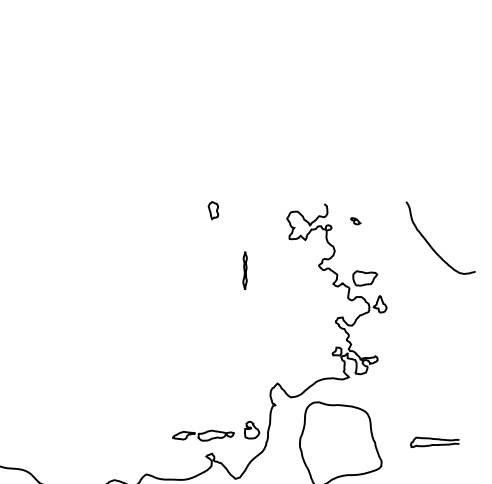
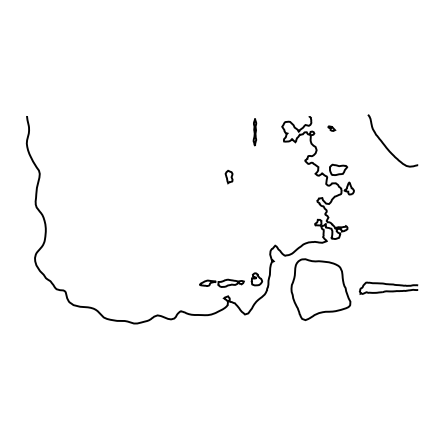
part: (212, 209) -> (228, 176), moved
part: (244, 270) -> (254, 132), moved
part: (434, 441) -> (388, 287), size x1.67

